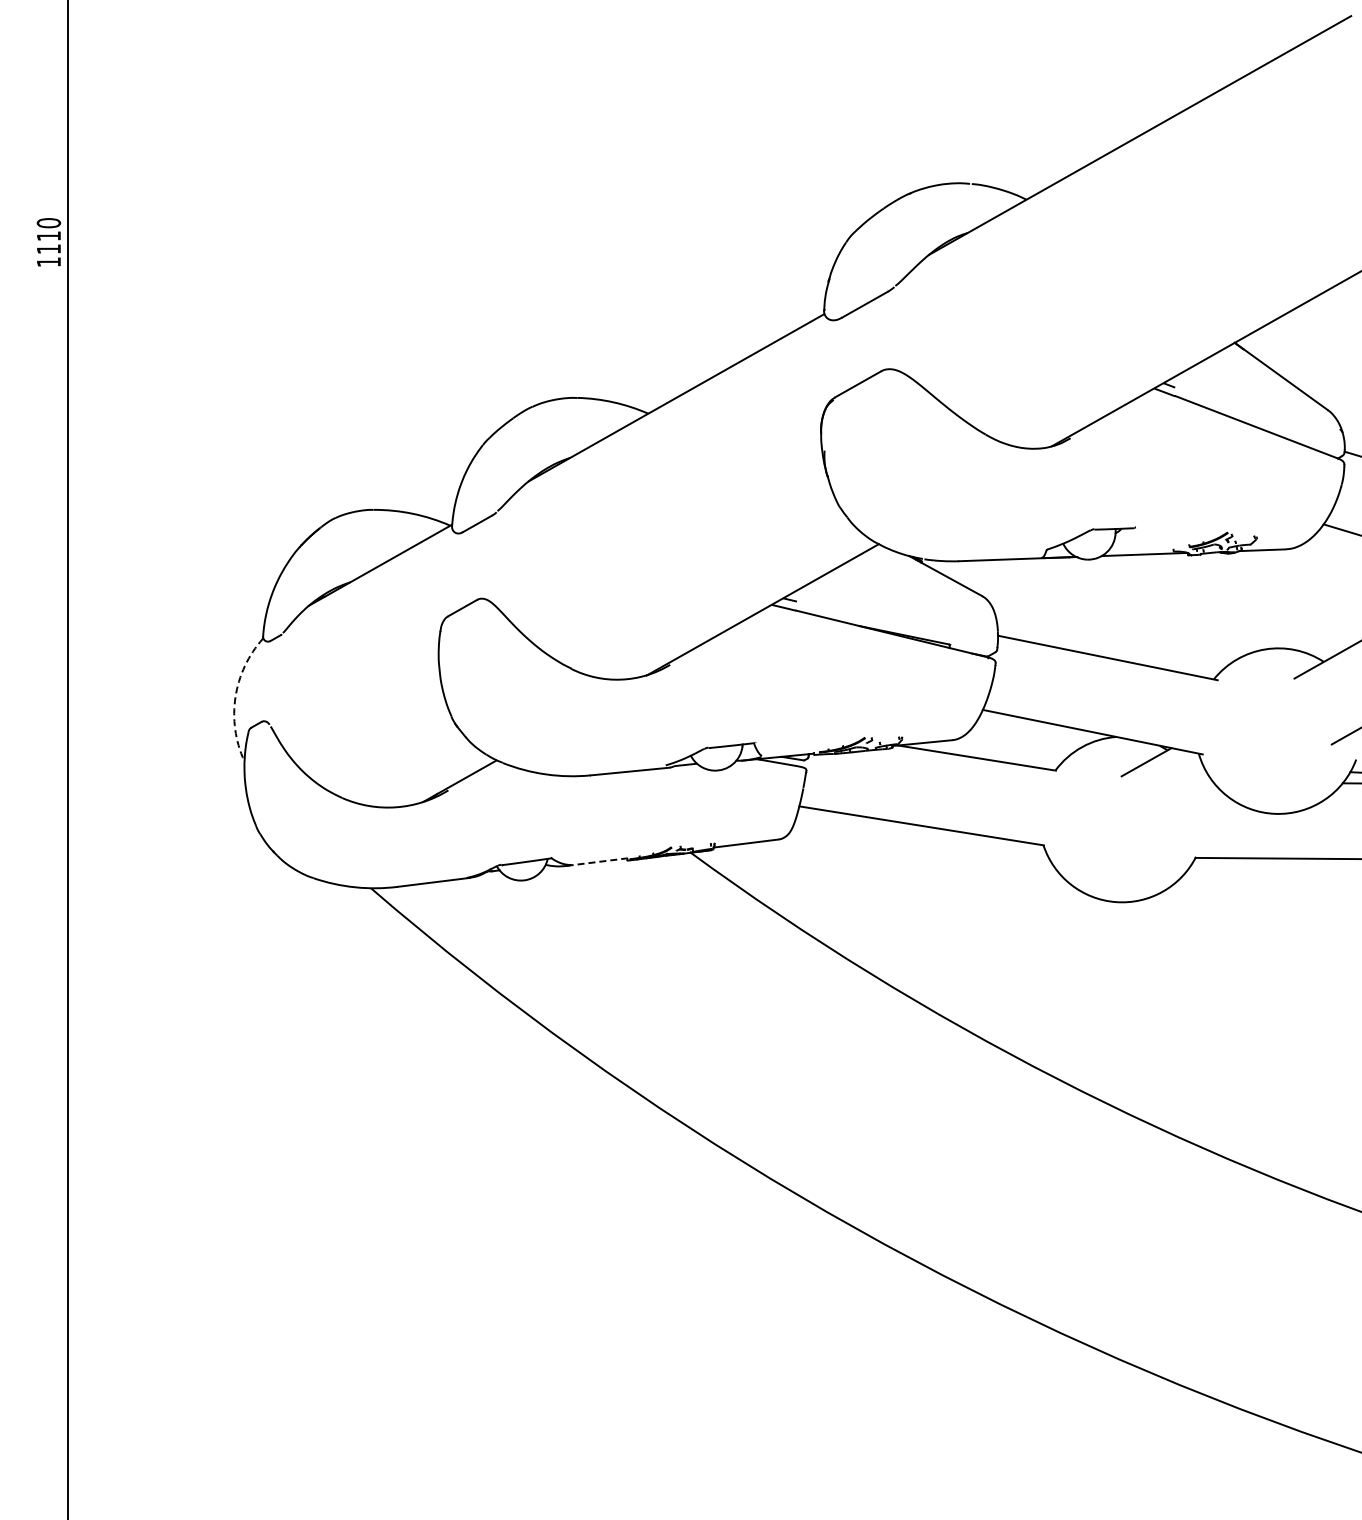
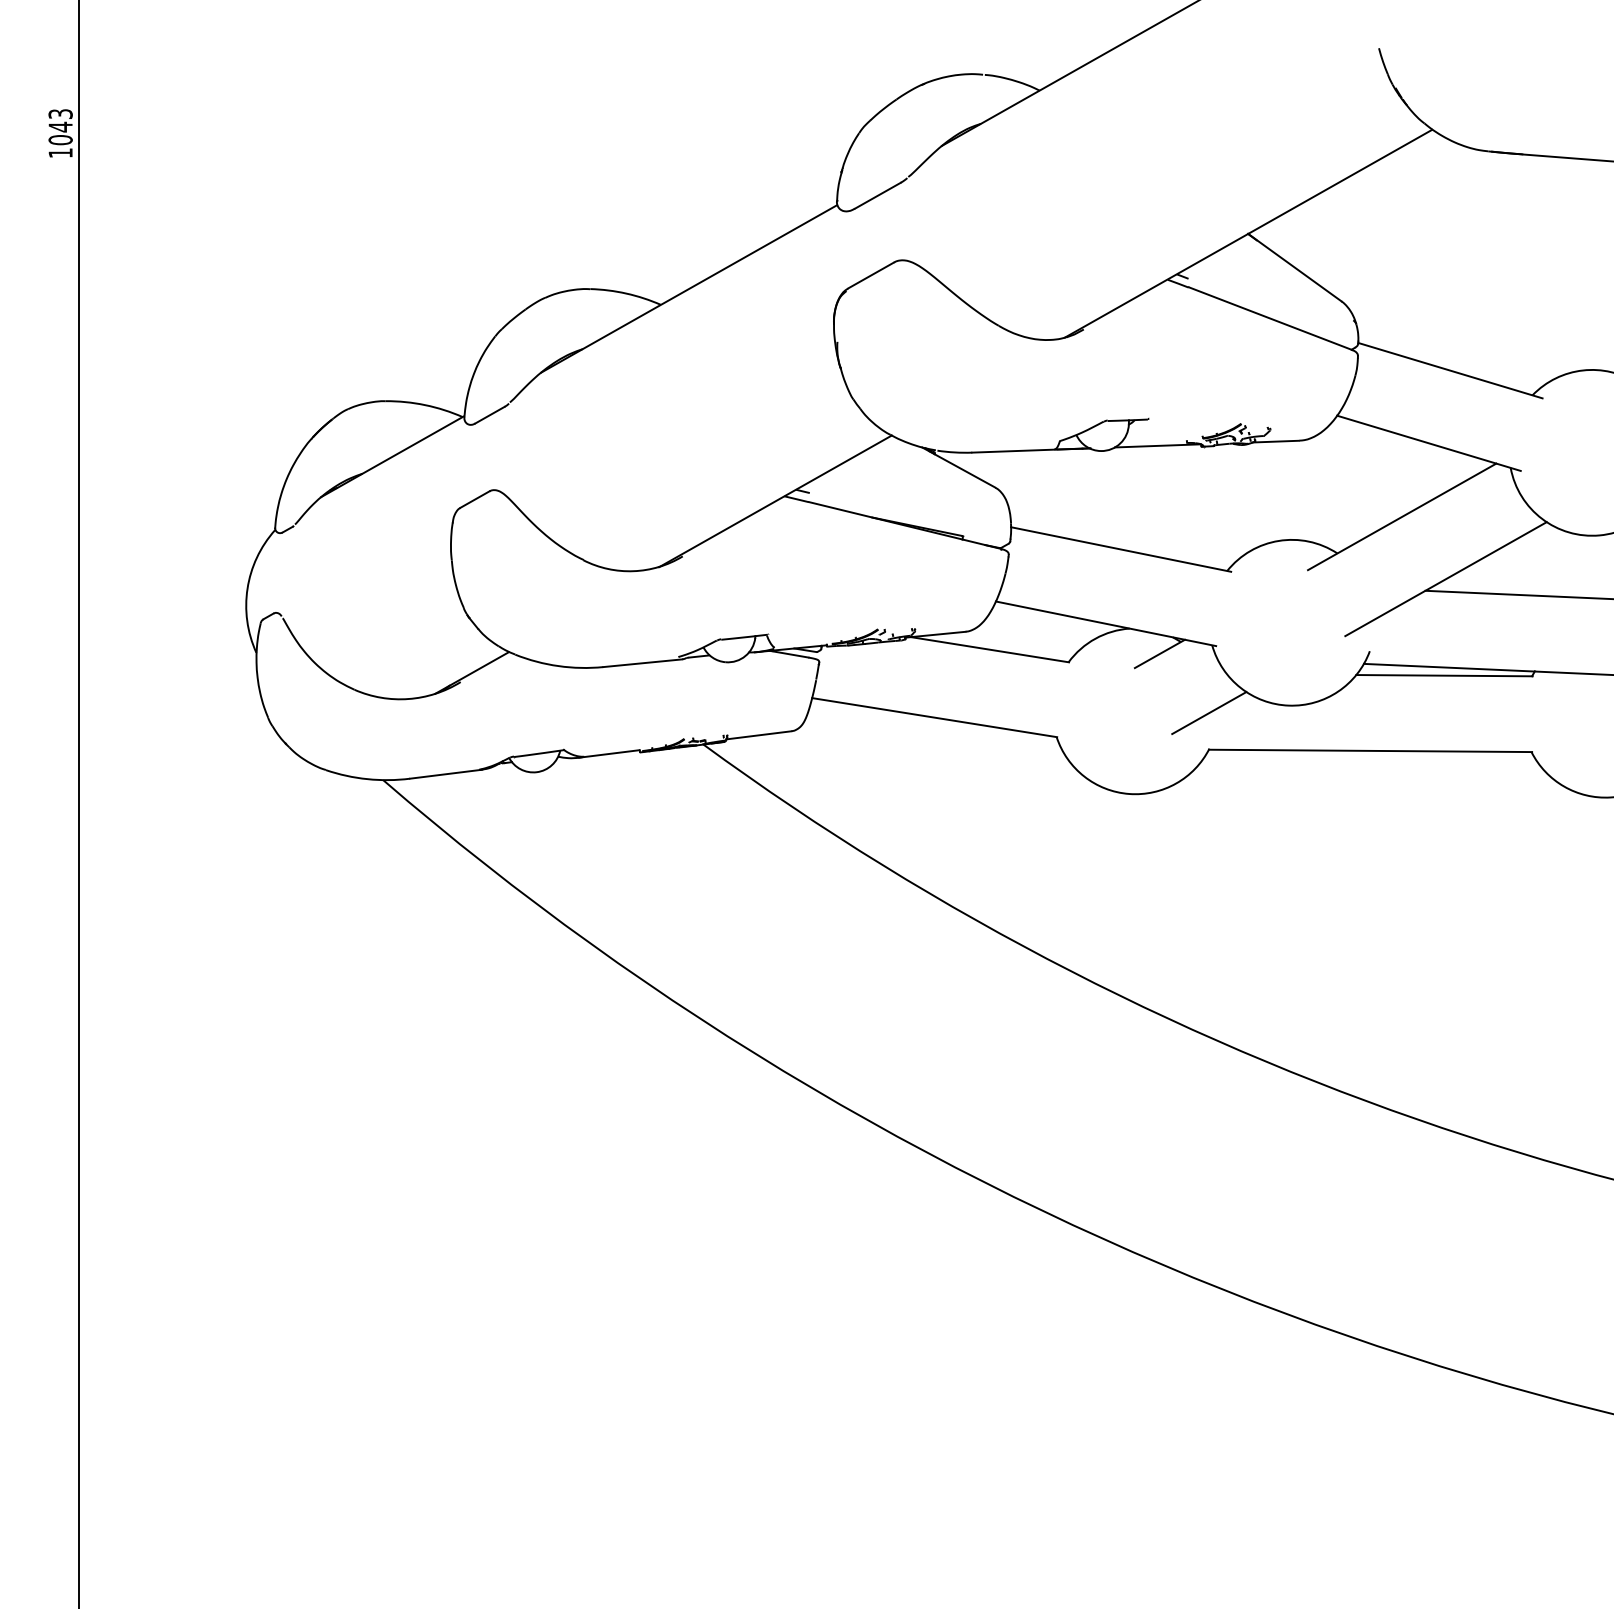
text: (48, 236) -> (60, 127), 1110 -> 1043
arc: (235, 696) -> (247, 588), dashed -> solid
line: (1196, 821) -> (1209, 713), added
line: (596, 861) -> (609, 753), dashed -> solid

